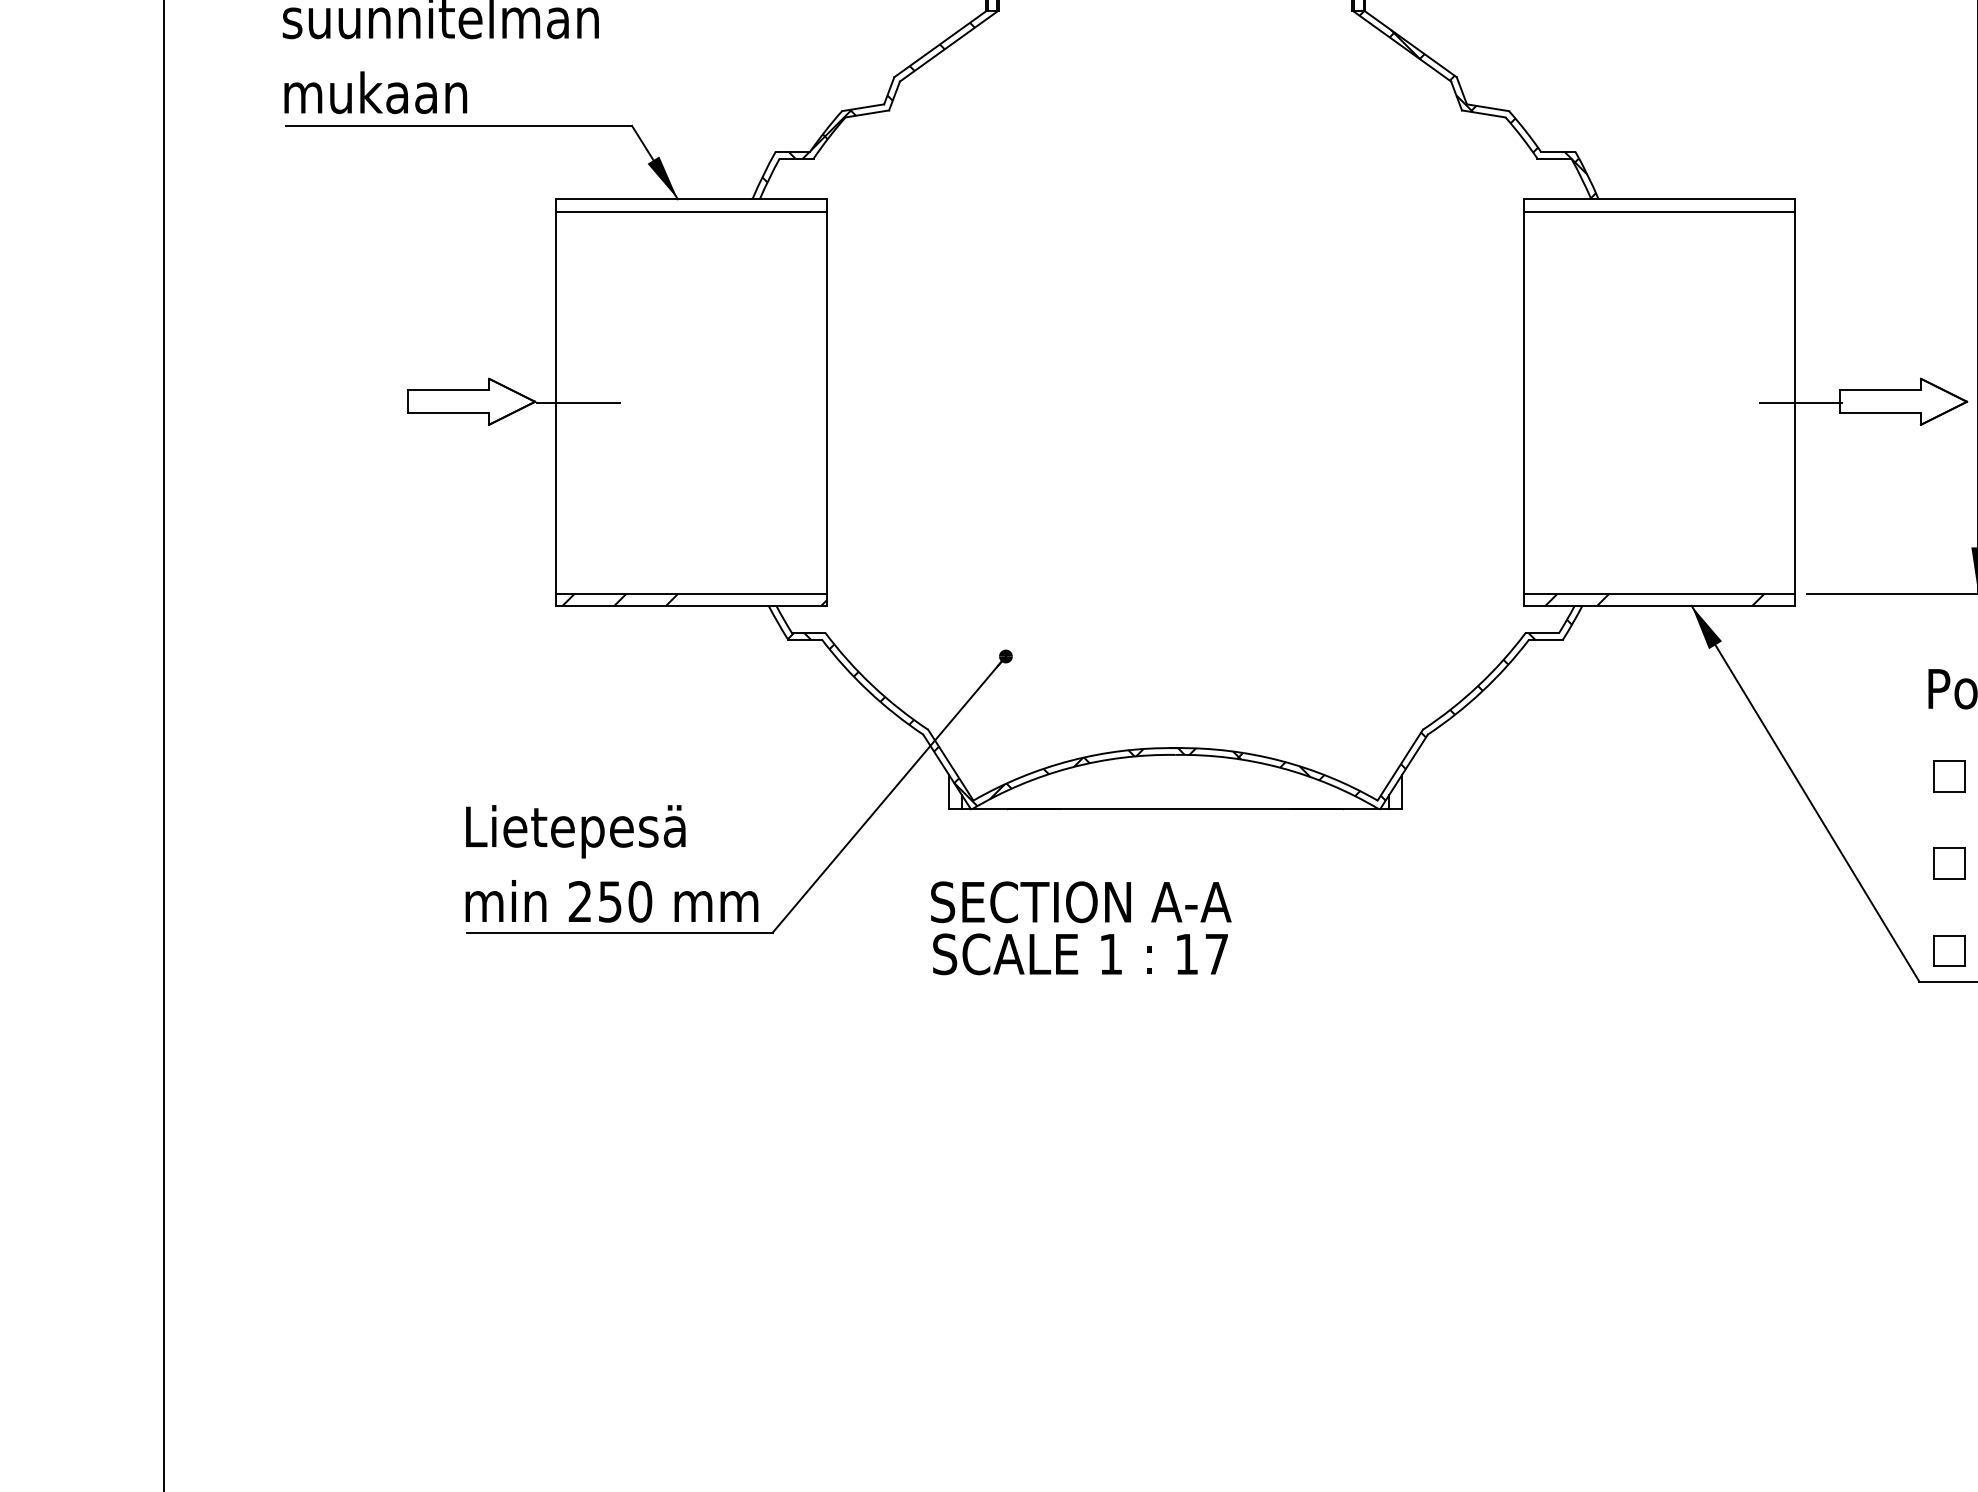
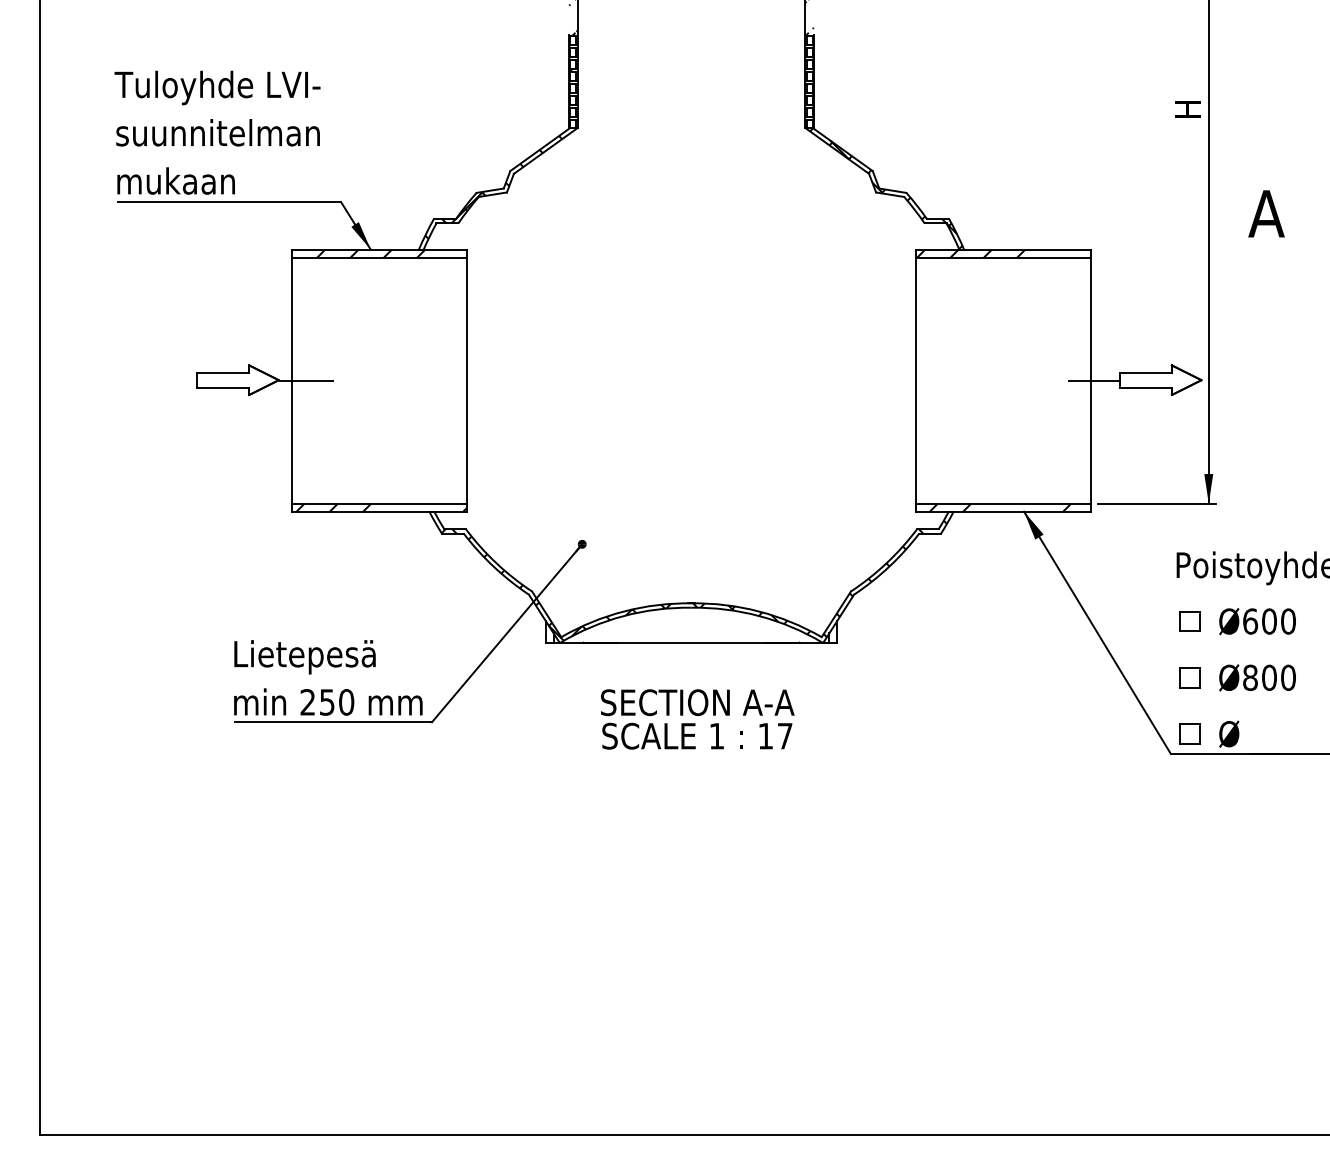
hatch: (678, 205) -> (371, 253), added
hatch: (1610, 205) -> (971, 253), added
text: (1080, 928) -> (697, 719), moved

